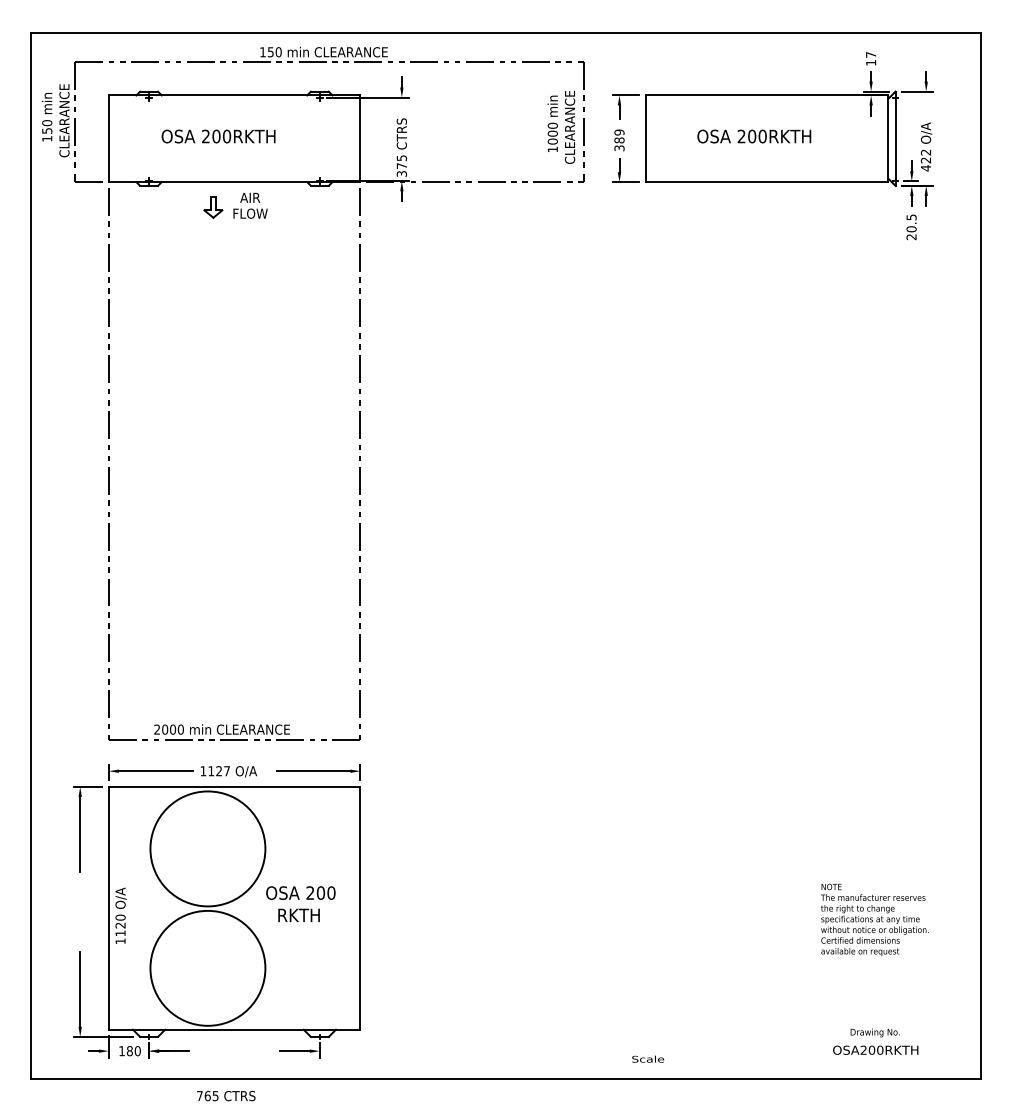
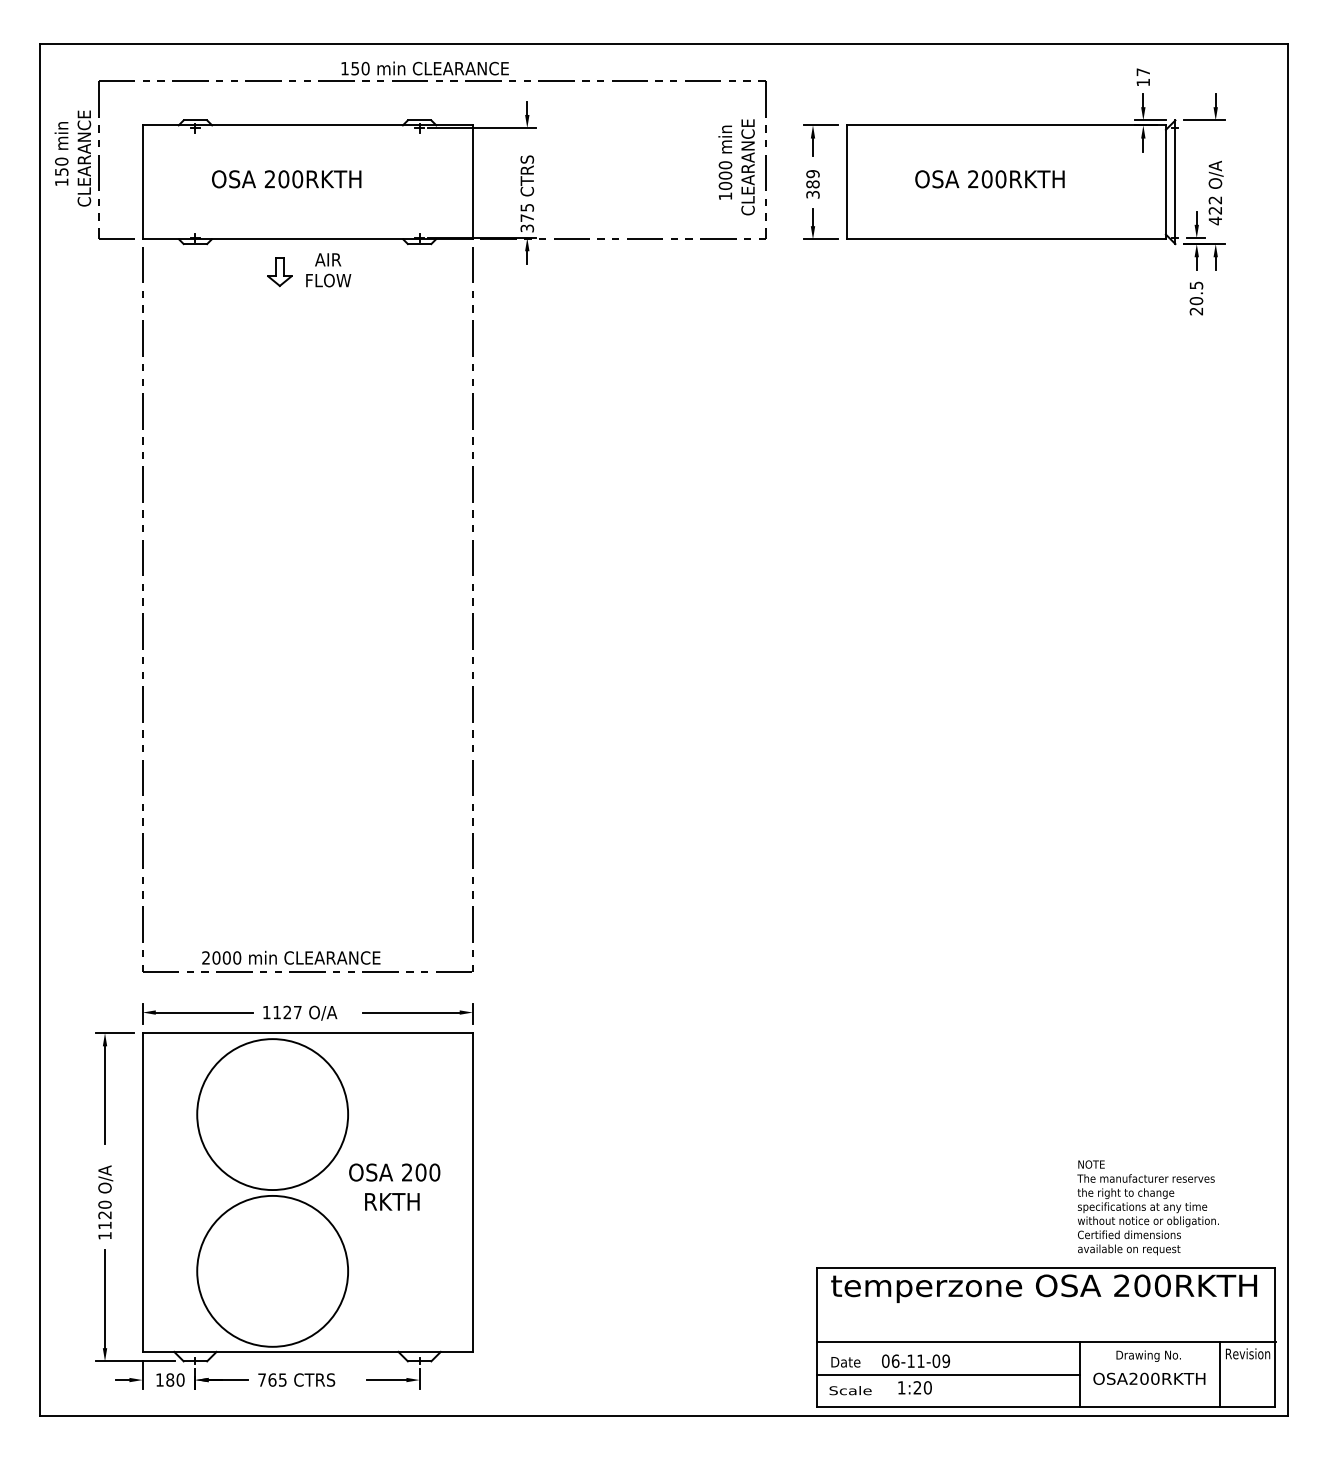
text: (120, 915) -> (105, 1202), moved
part: (797, 1018) -> (1046, 1337), added
text: (226, 1095) -> (296, 1379), moved

